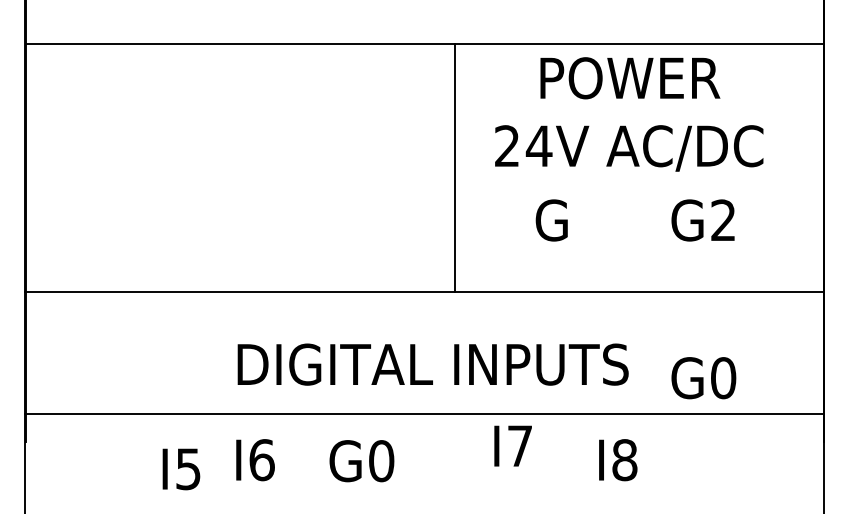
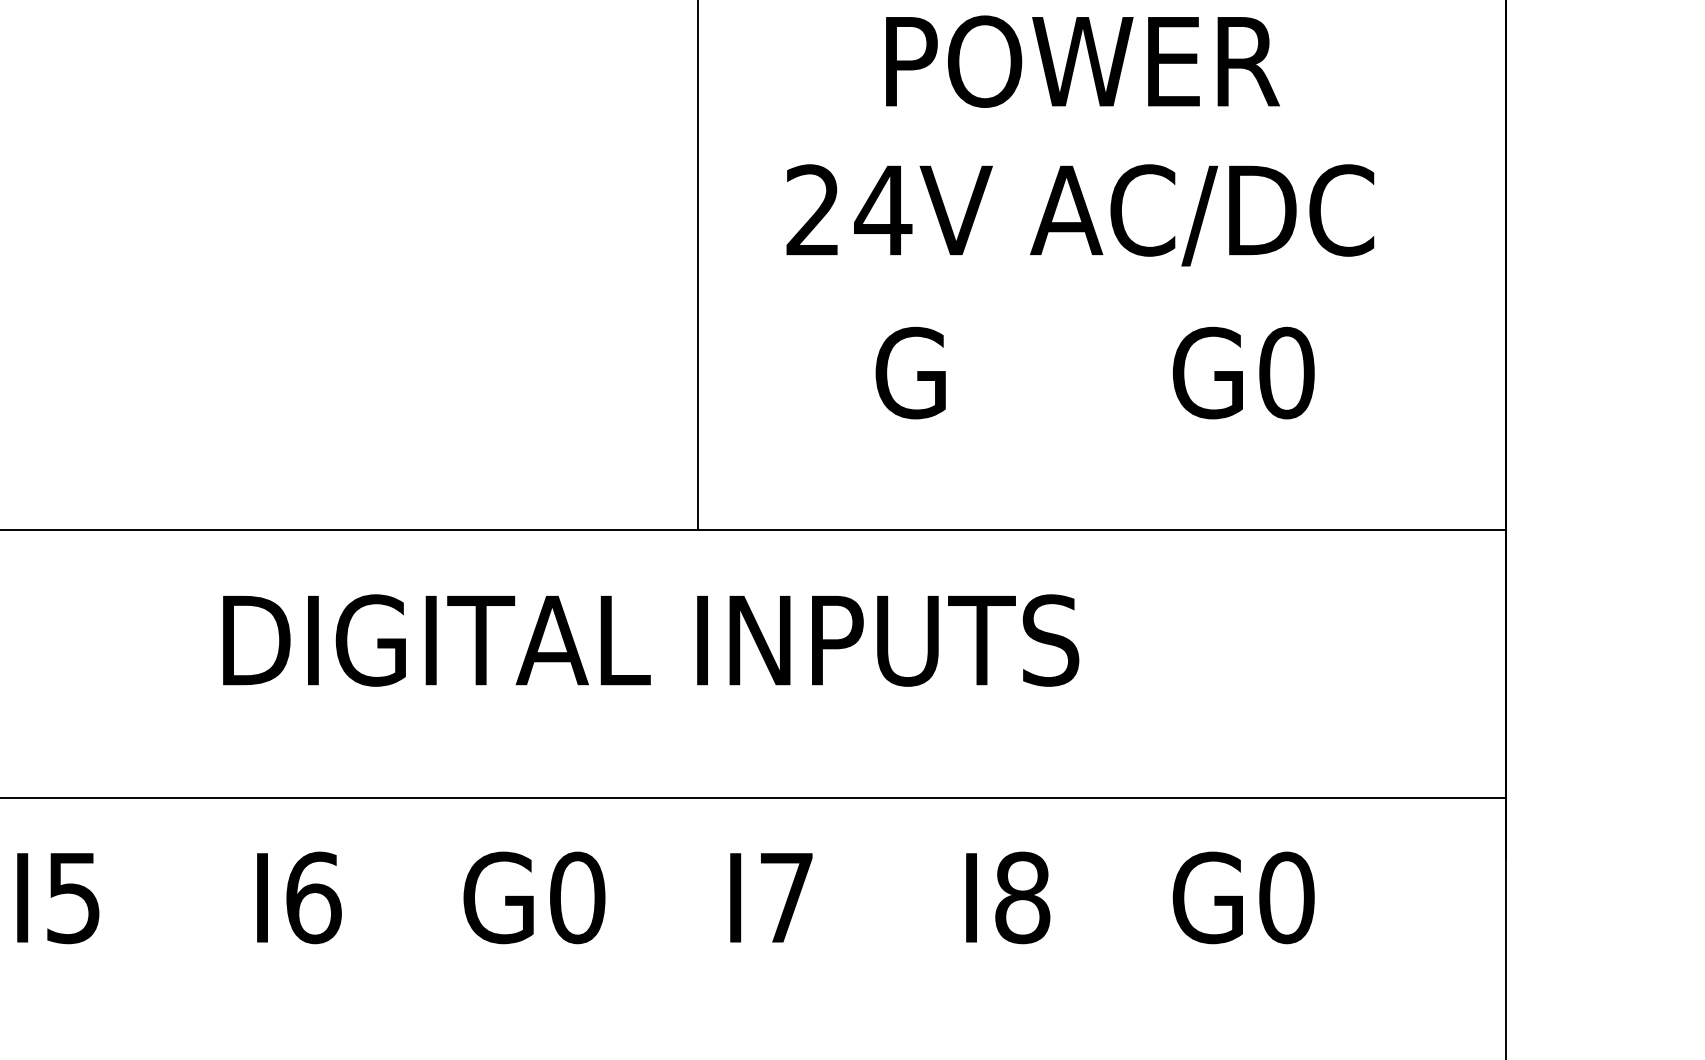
text: (723, 220) -> (1286, 373), G2 -> G0
text: (432, 364) -> (649, 640), moved
text: (703, 378) -> (1242, 898), moved
text: (512, 445) -> (769, 896), moved
text: (255, 460) -> (299, 898), moved
text: (618, 460) -> (1008, 898), moved
text: (361, 461) -> (533, 898), moved
text: (181, 469) -> (58, 898), moved

